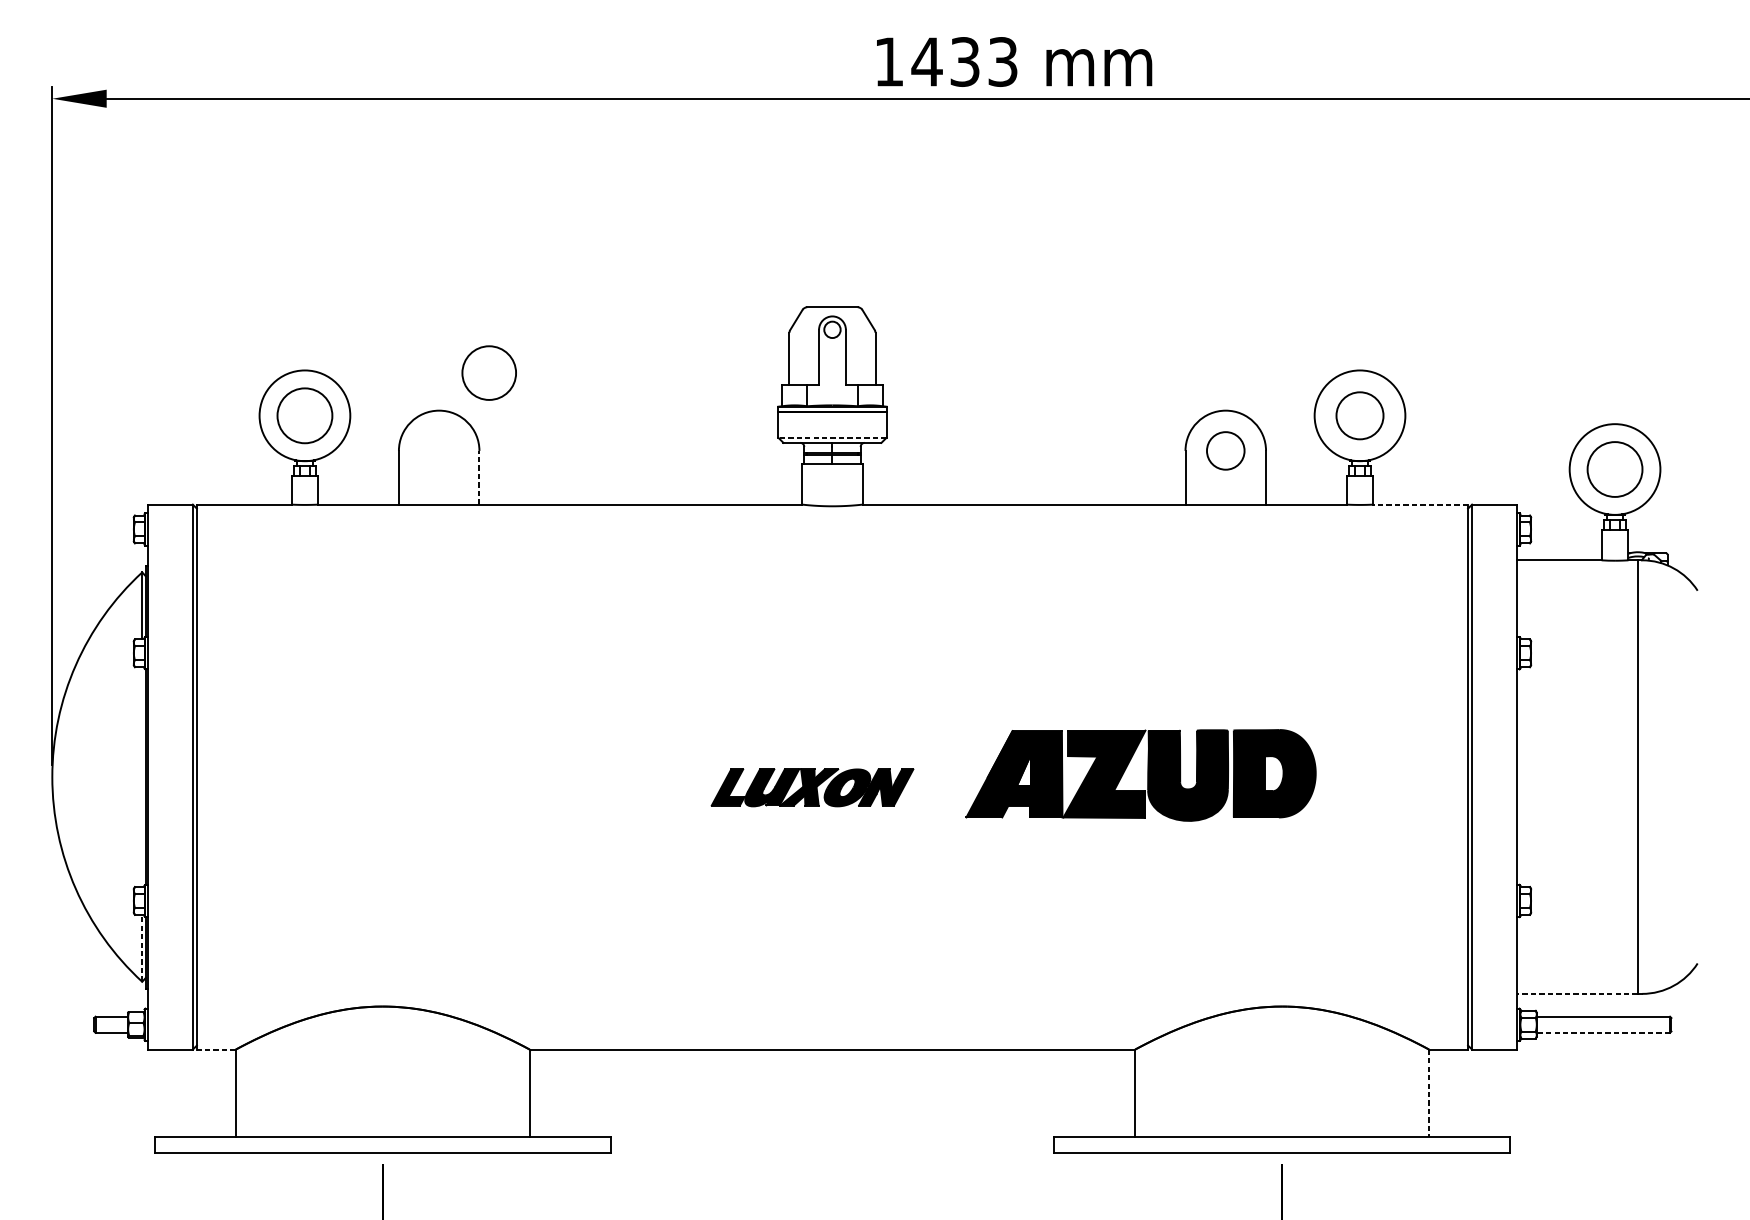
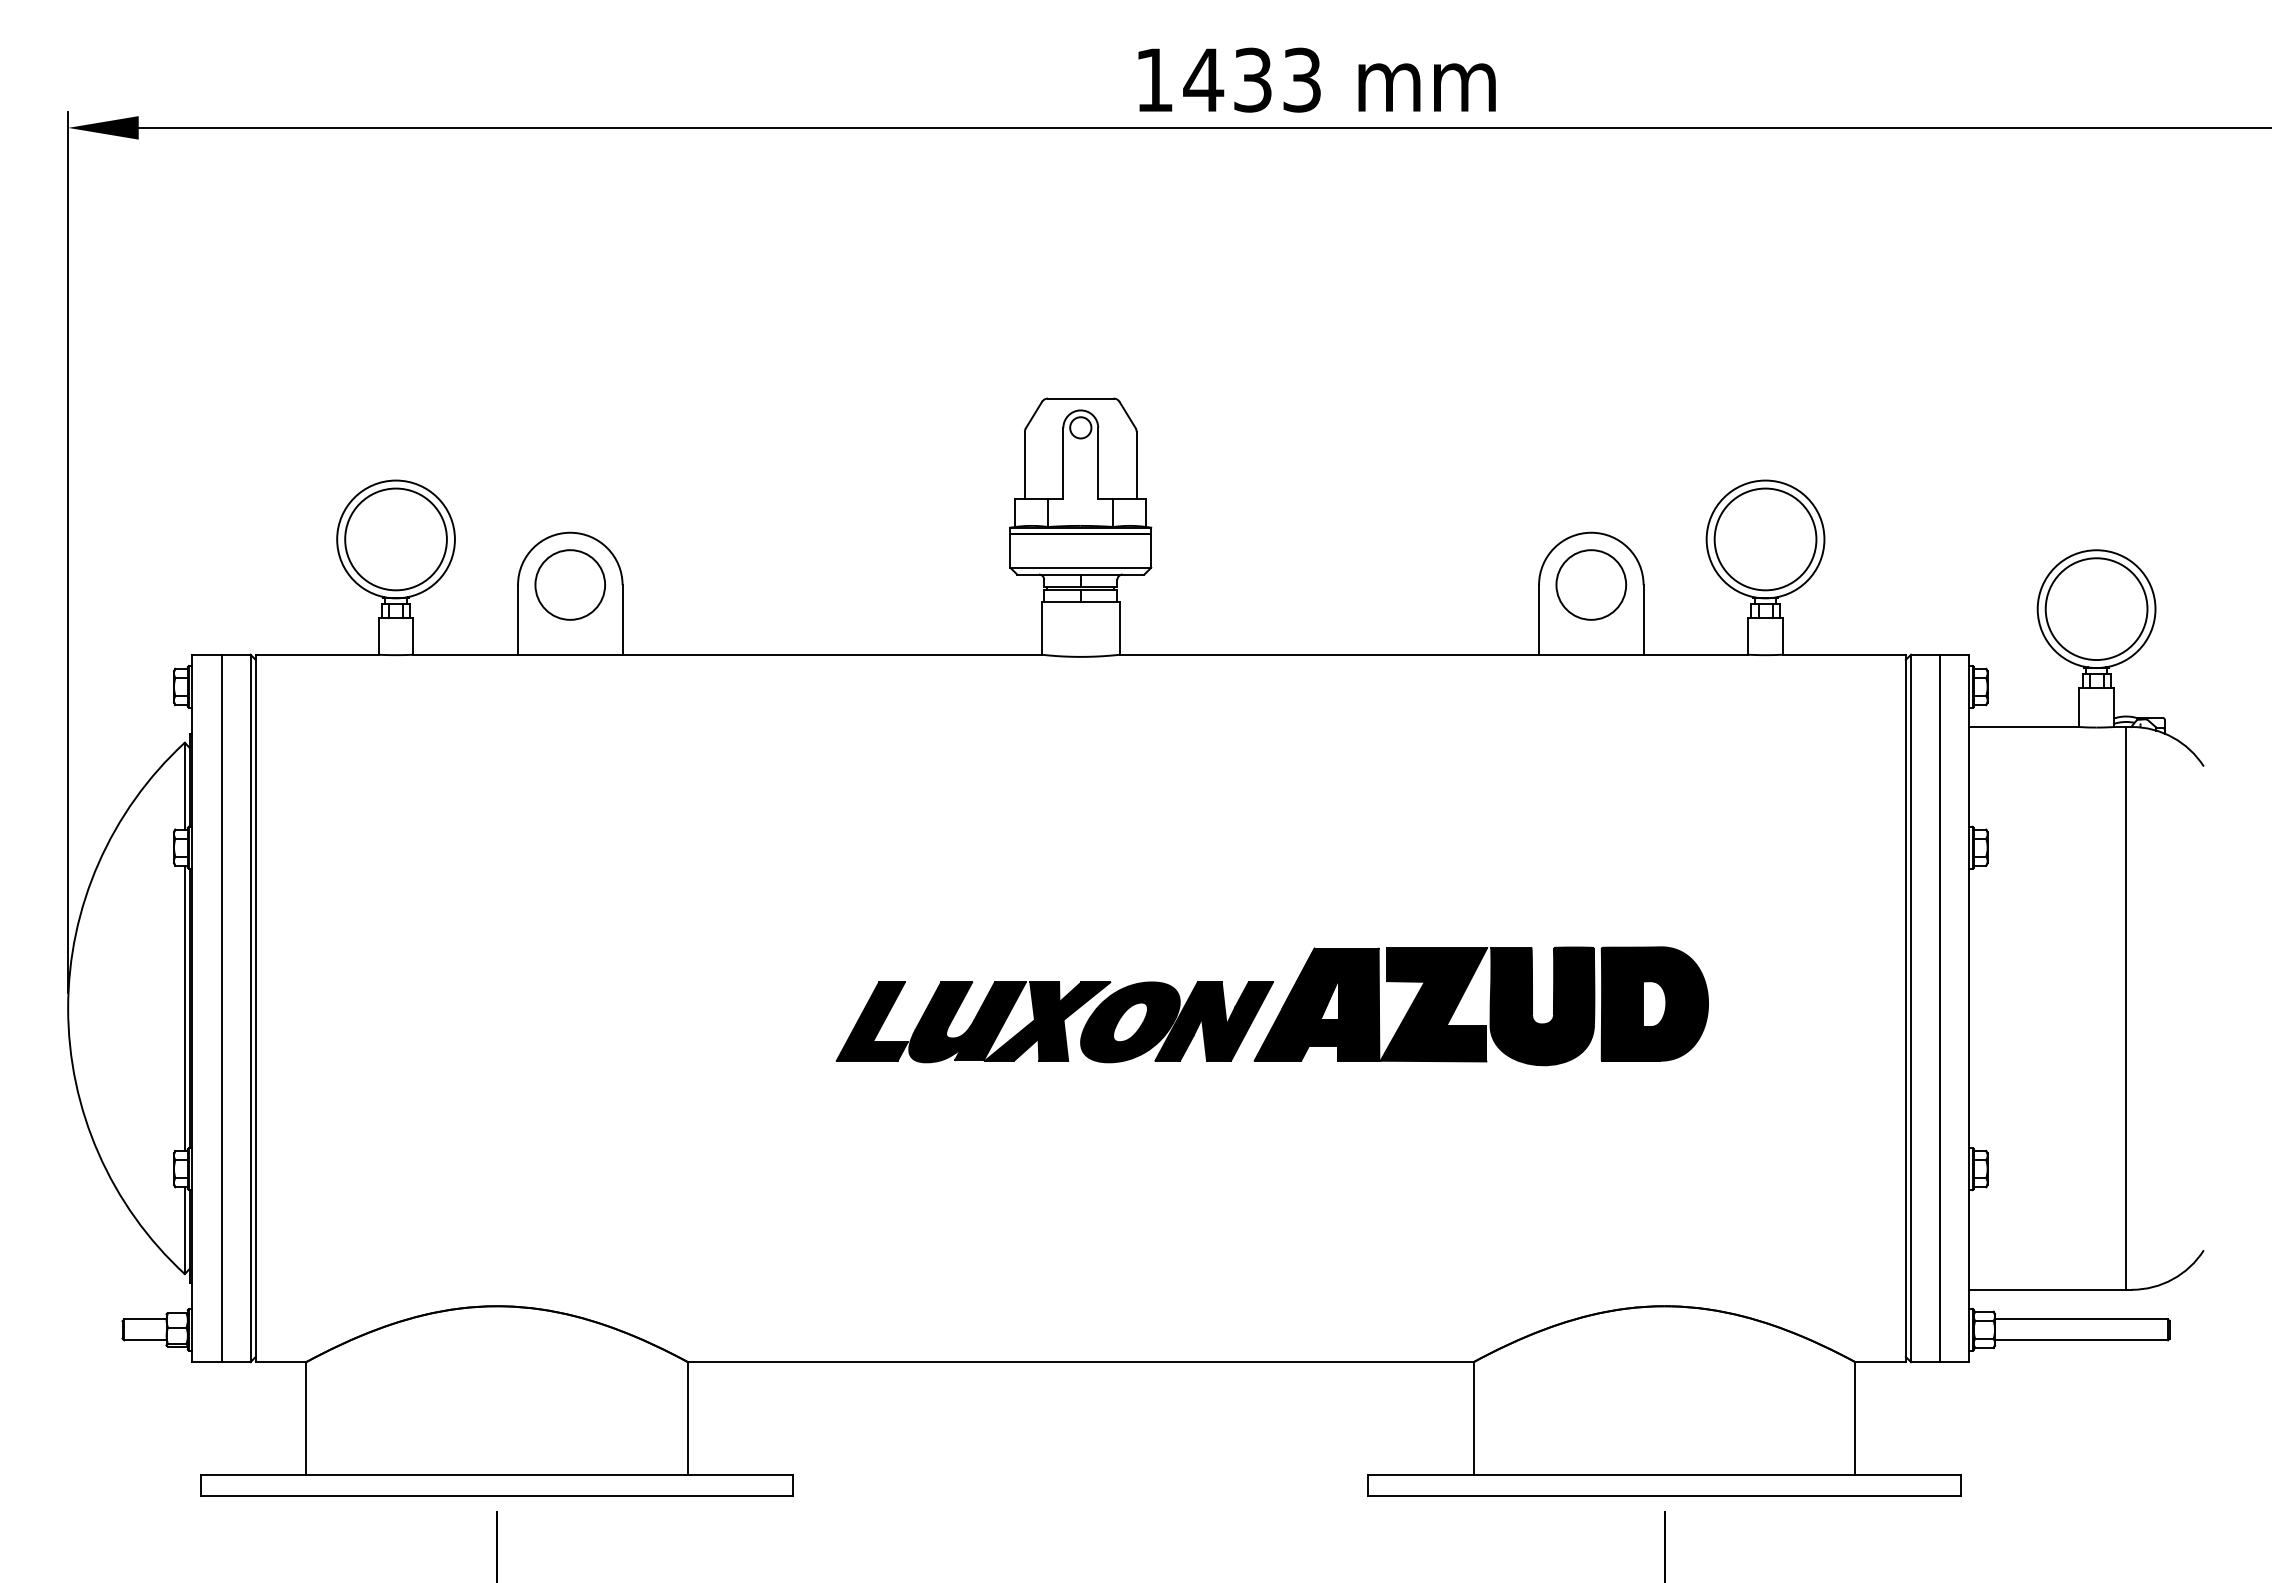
circle: (488, 372) -> (569, 584), moved
circle: (304, 415) -> (395, 539), size x1.43
circle: (1359, 415) -> (1765, 539), size x1.67
line: (832, 437) -> (1080, 567), dashed -> solid
circle: (1225, 450) -> (1591, 584), size x1.43
circle: (1614, 469) -> (2096, 609), size x1.43
line: (479, 477) -> (622, 619), dashed -> solid
line: (1420, 504) -> (1843, 654), dashed -> solid
line: (141, 777) -> (184, 1008), added
line: (170, 777) -> (221, 1008), added
line: (1494, 777) -> (1939, 1008), added
part: (812, 787) -> (1054, 1022), size x1.67
line: (141, 948) -> (184, 1230), dashed -> solid
line: (1577, 993) -> (2047, 1289), dashed -> solid
line: (1603, 1032) -> (2081, 1340), dashed -> solid
line: (215, 1049) -> (280, 1362), dashed -> solid
line: (1429, 1093) -> (1855, 1418), dashed -> solid

